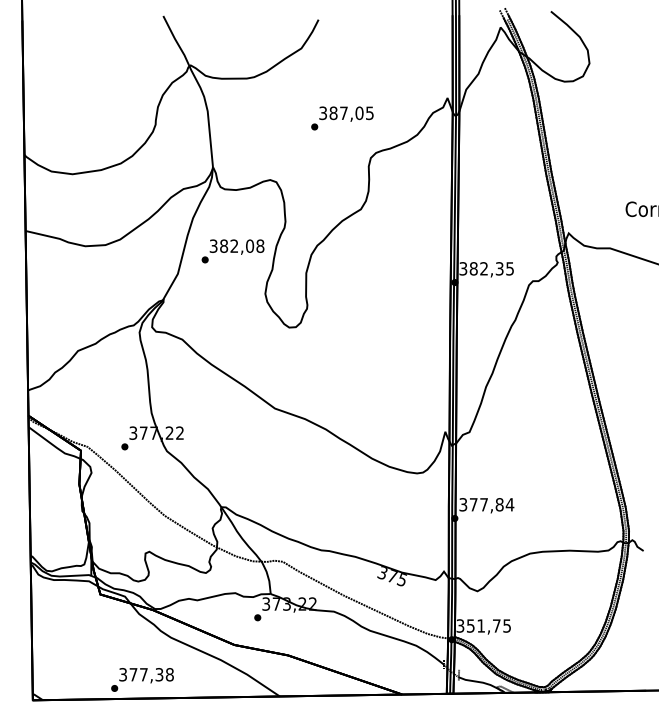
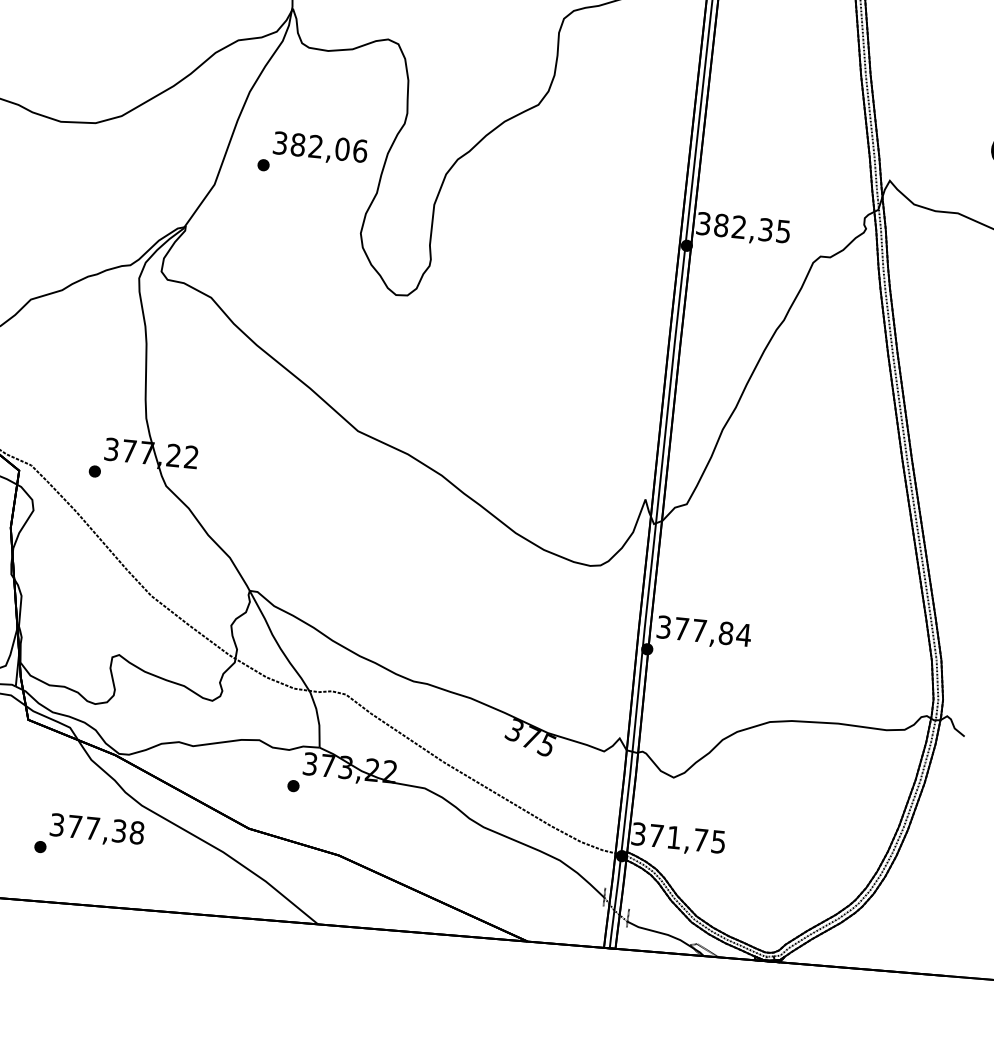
text: (260, 245) -> (360, 149), 382,08 -> 382,06
text: (470, 625) -> (656, 834), 351,75 -> 371,75
text: (142, 679) -> (89, 836), moved

